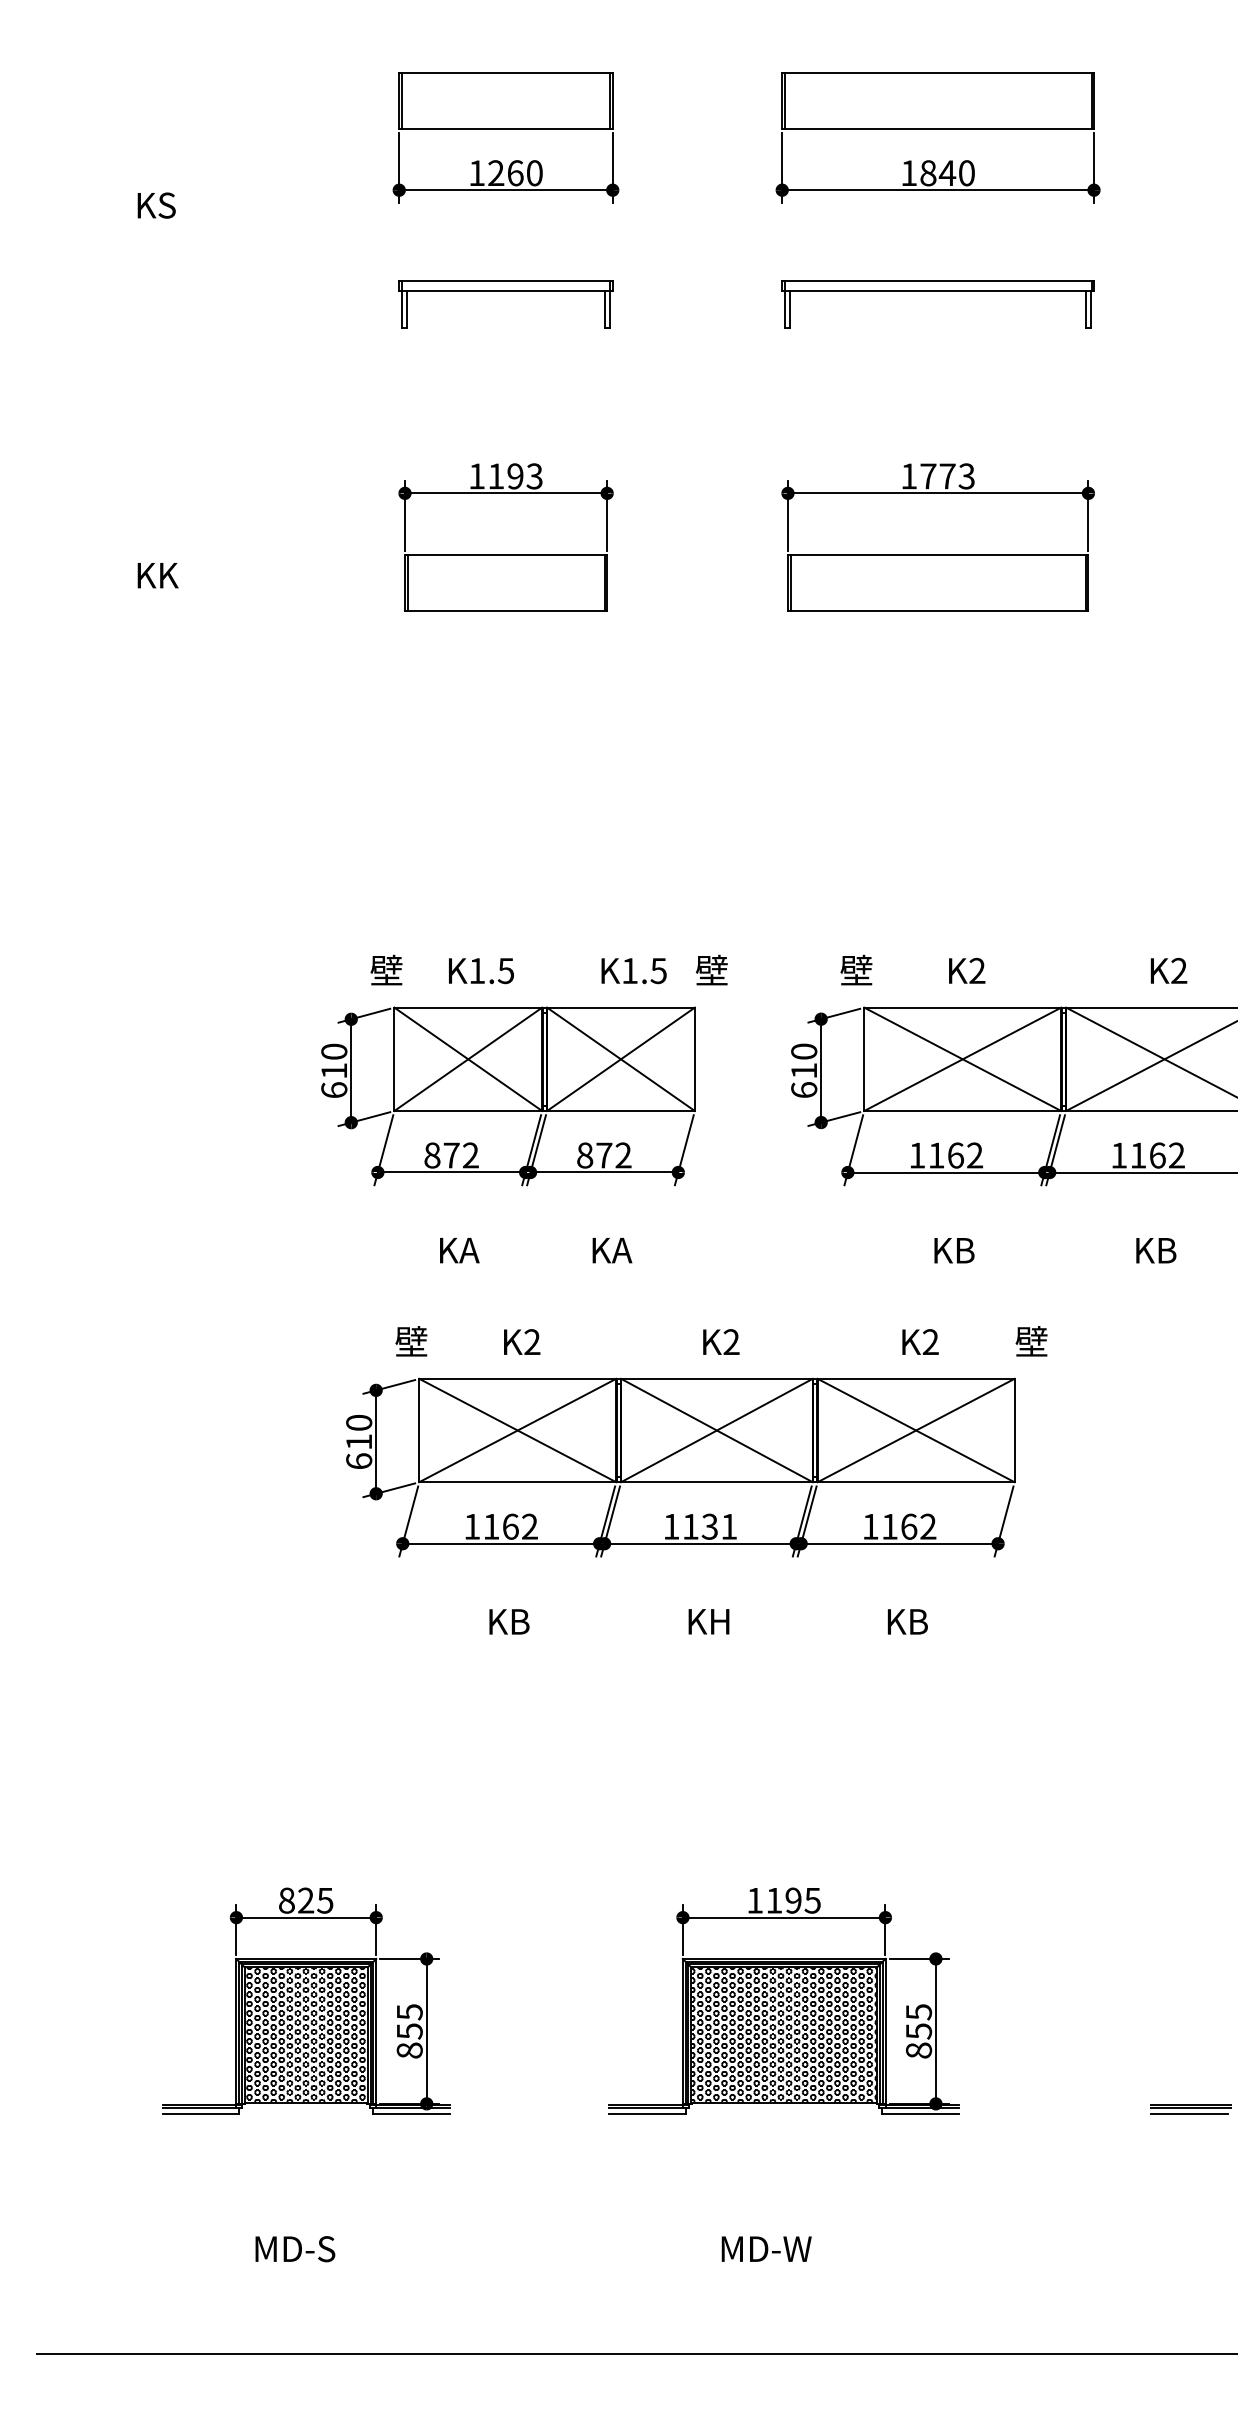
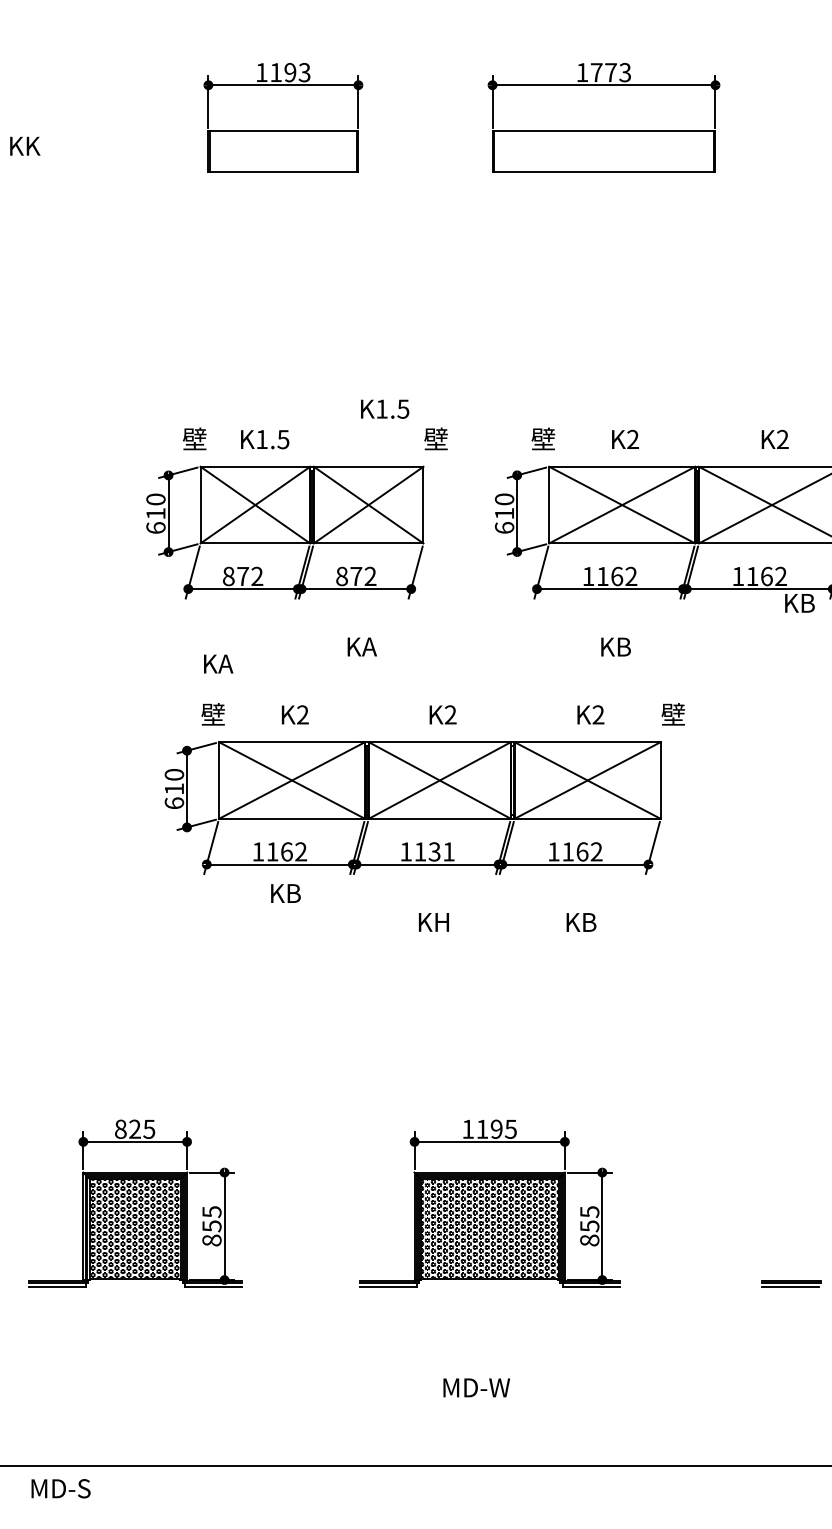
text: (633, 971) -> (384, 409), moved
text: (459, 1250) -> (218, 664), moved
text: (1156, 1250) -> (800, 603), moved
text: (509, 1621) -> (285, 893), moved
text: (295, 2249) -> (61, 1489), moved

